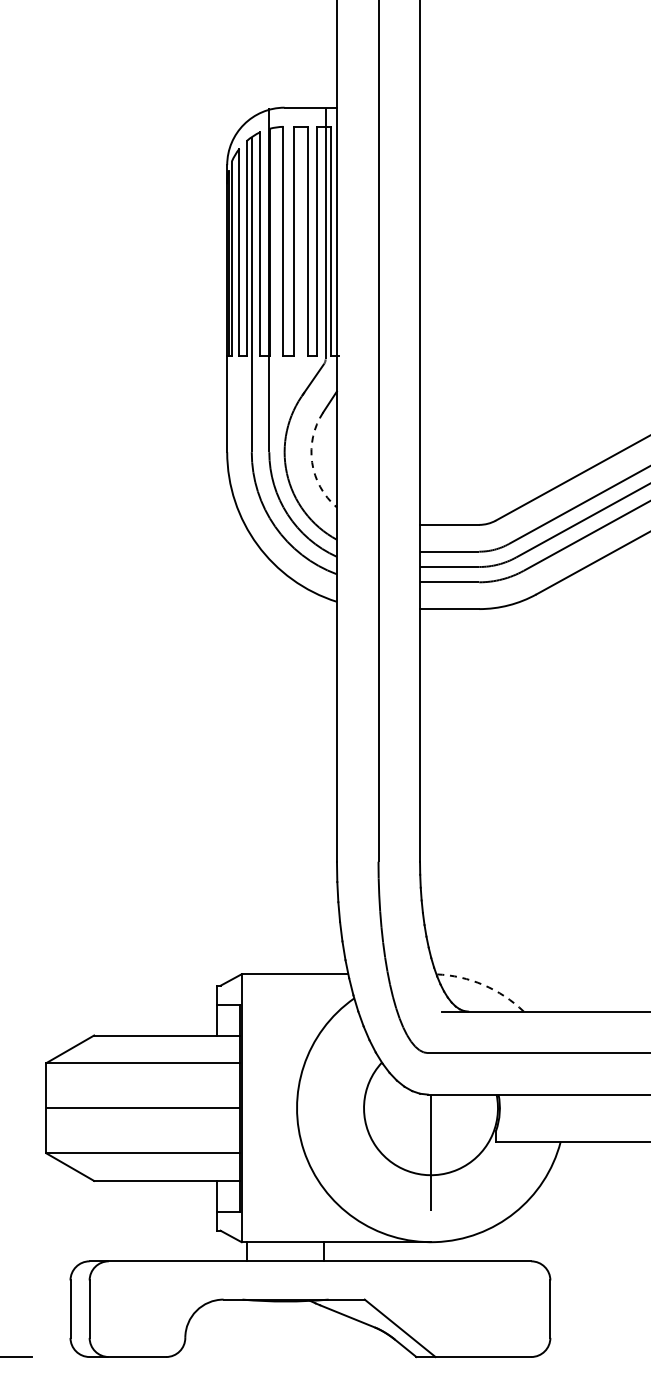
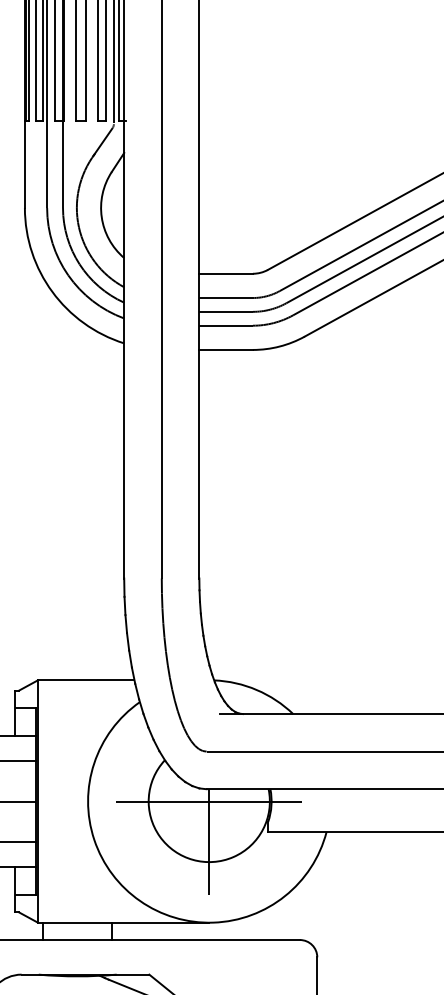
arc: (312, 462) -> (102, 217), dashed -> solid
arc: (483, 984) -> (256, 689), dashed -> solid
line: (431, 1108) -> (209, 801), added

